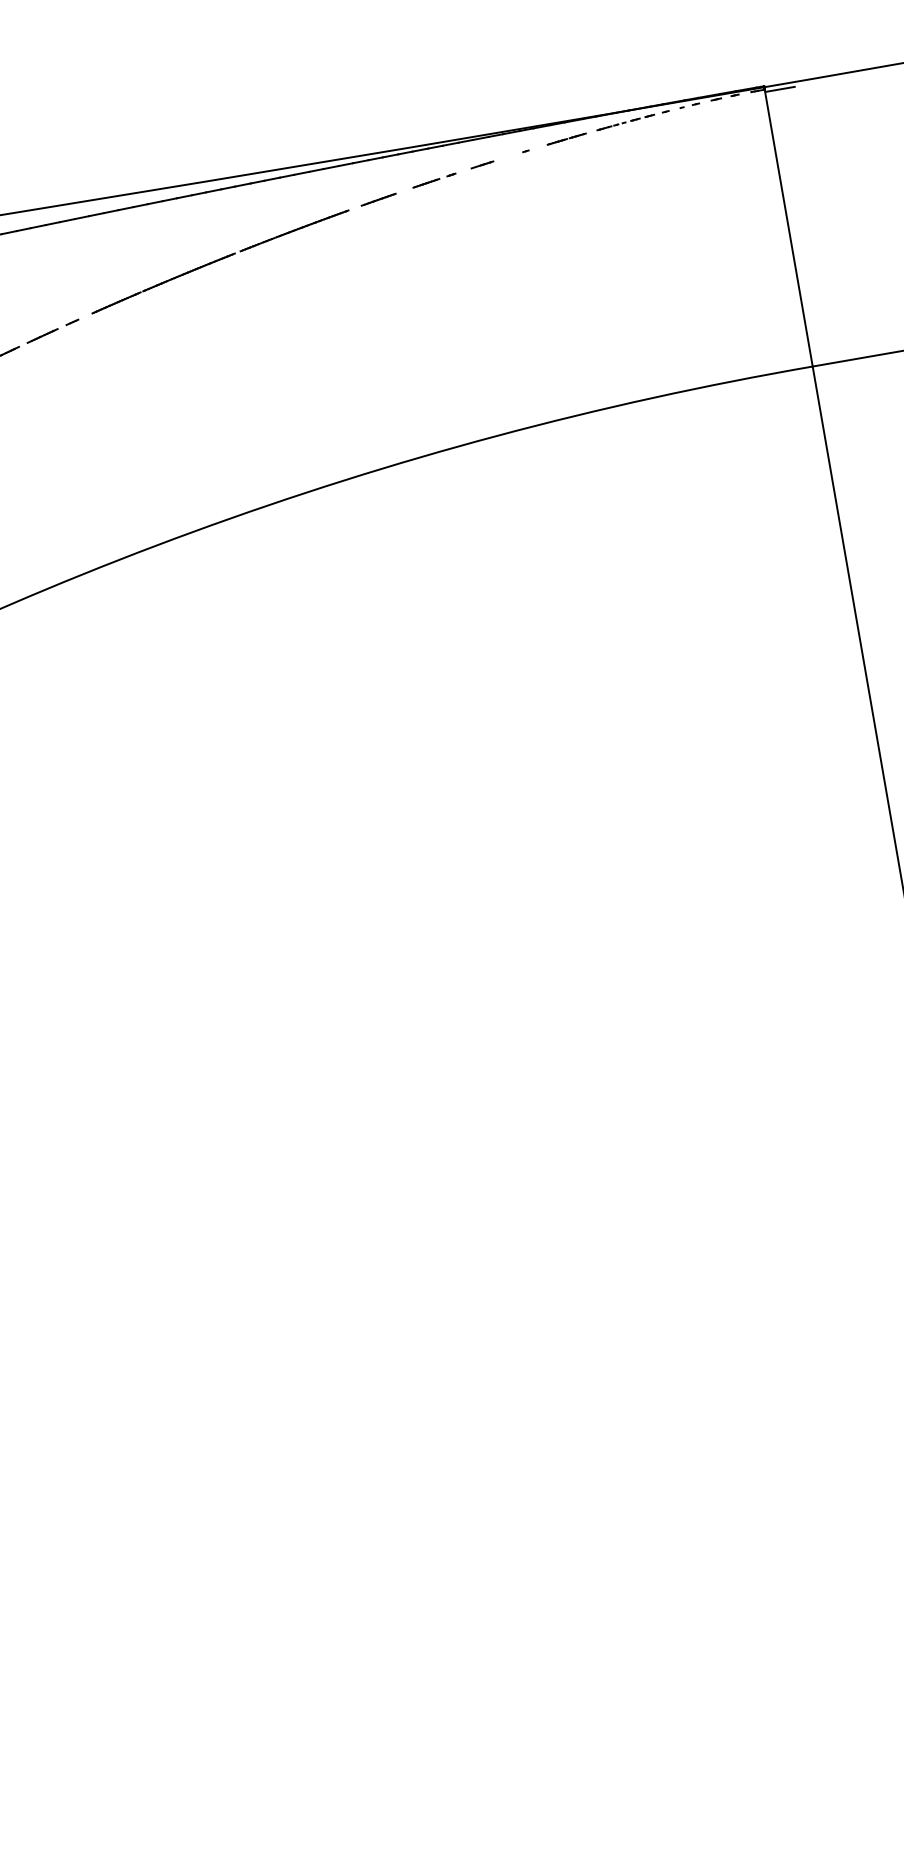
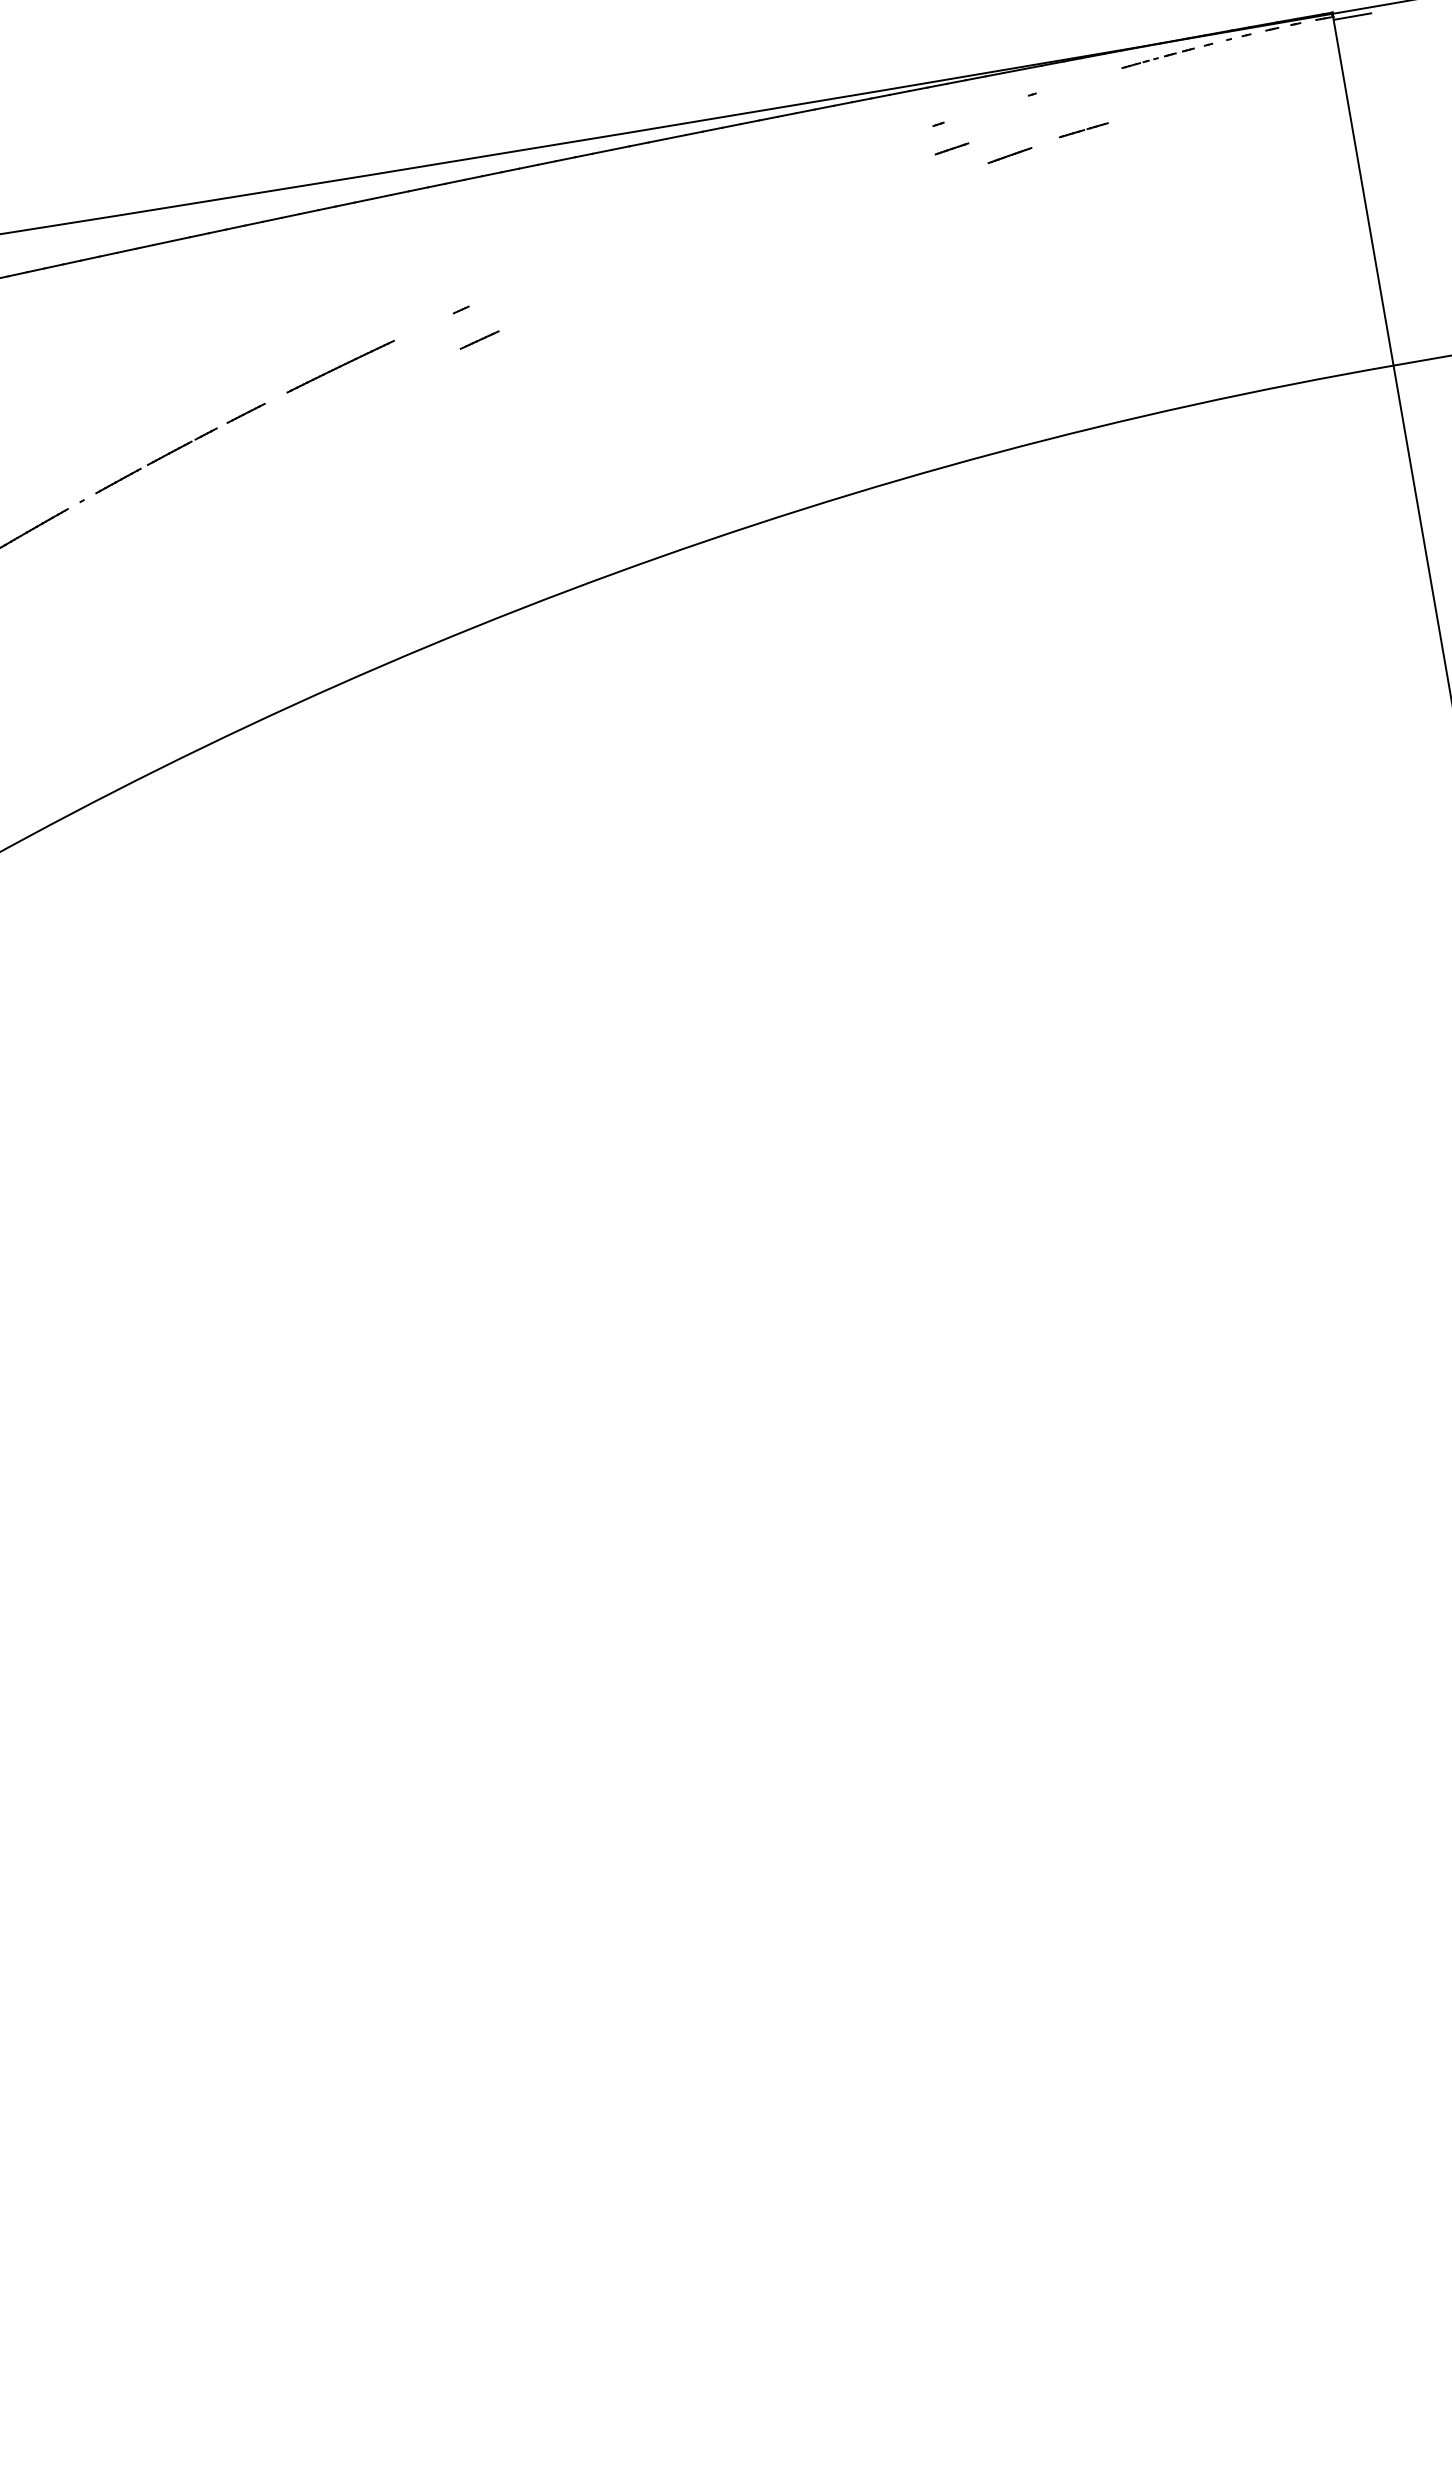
line: (566, 139) -> (1083, 130), moved
line: (482, 164) -> (977, 111), removed
line: (425, 183) -> (951, 148), moved
line: (378, 199) -> (1009, 155), moved
part: (220, 261) -> (647, 233), removed
line: (42, 335) -> (479, 339), moved

